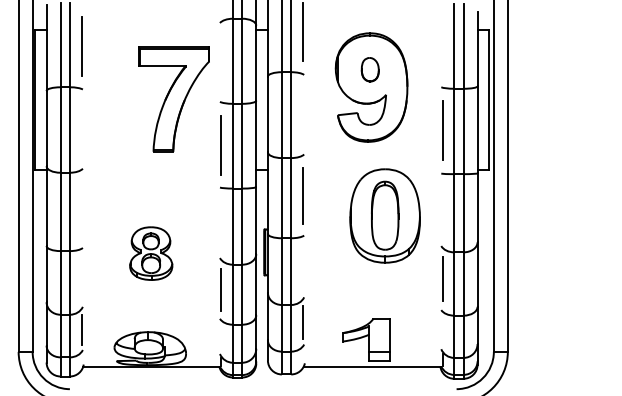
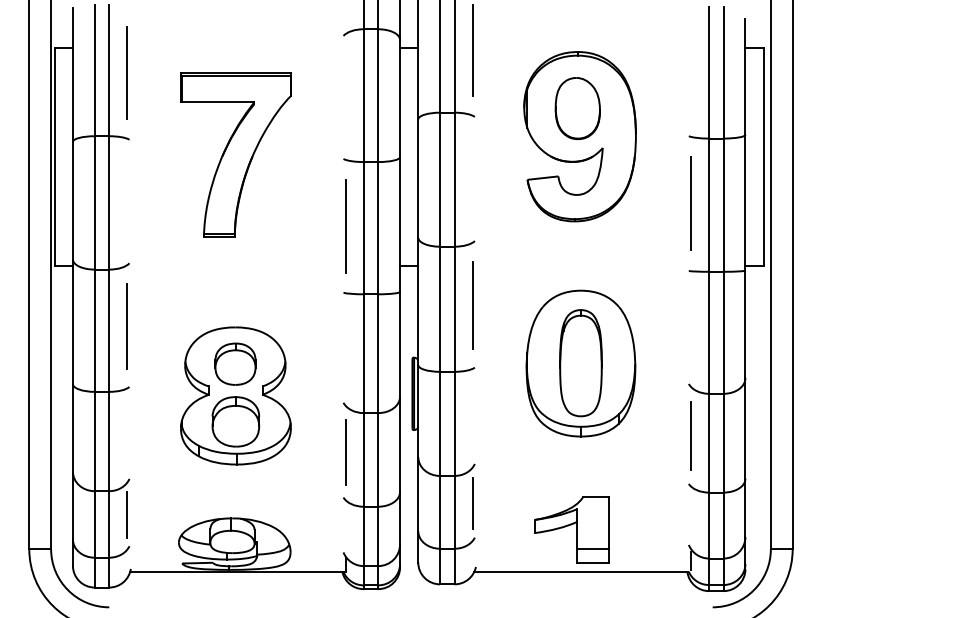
part: (370, 69) -> (578, 108), size x1.67
part: (173, 99) -> (235, 155), moved
line: (81, 208) -> (127, 325), added
part: (384, 215) -> (579, 362), moved
part: (151, 253) -> (236, 395), size x1.67

